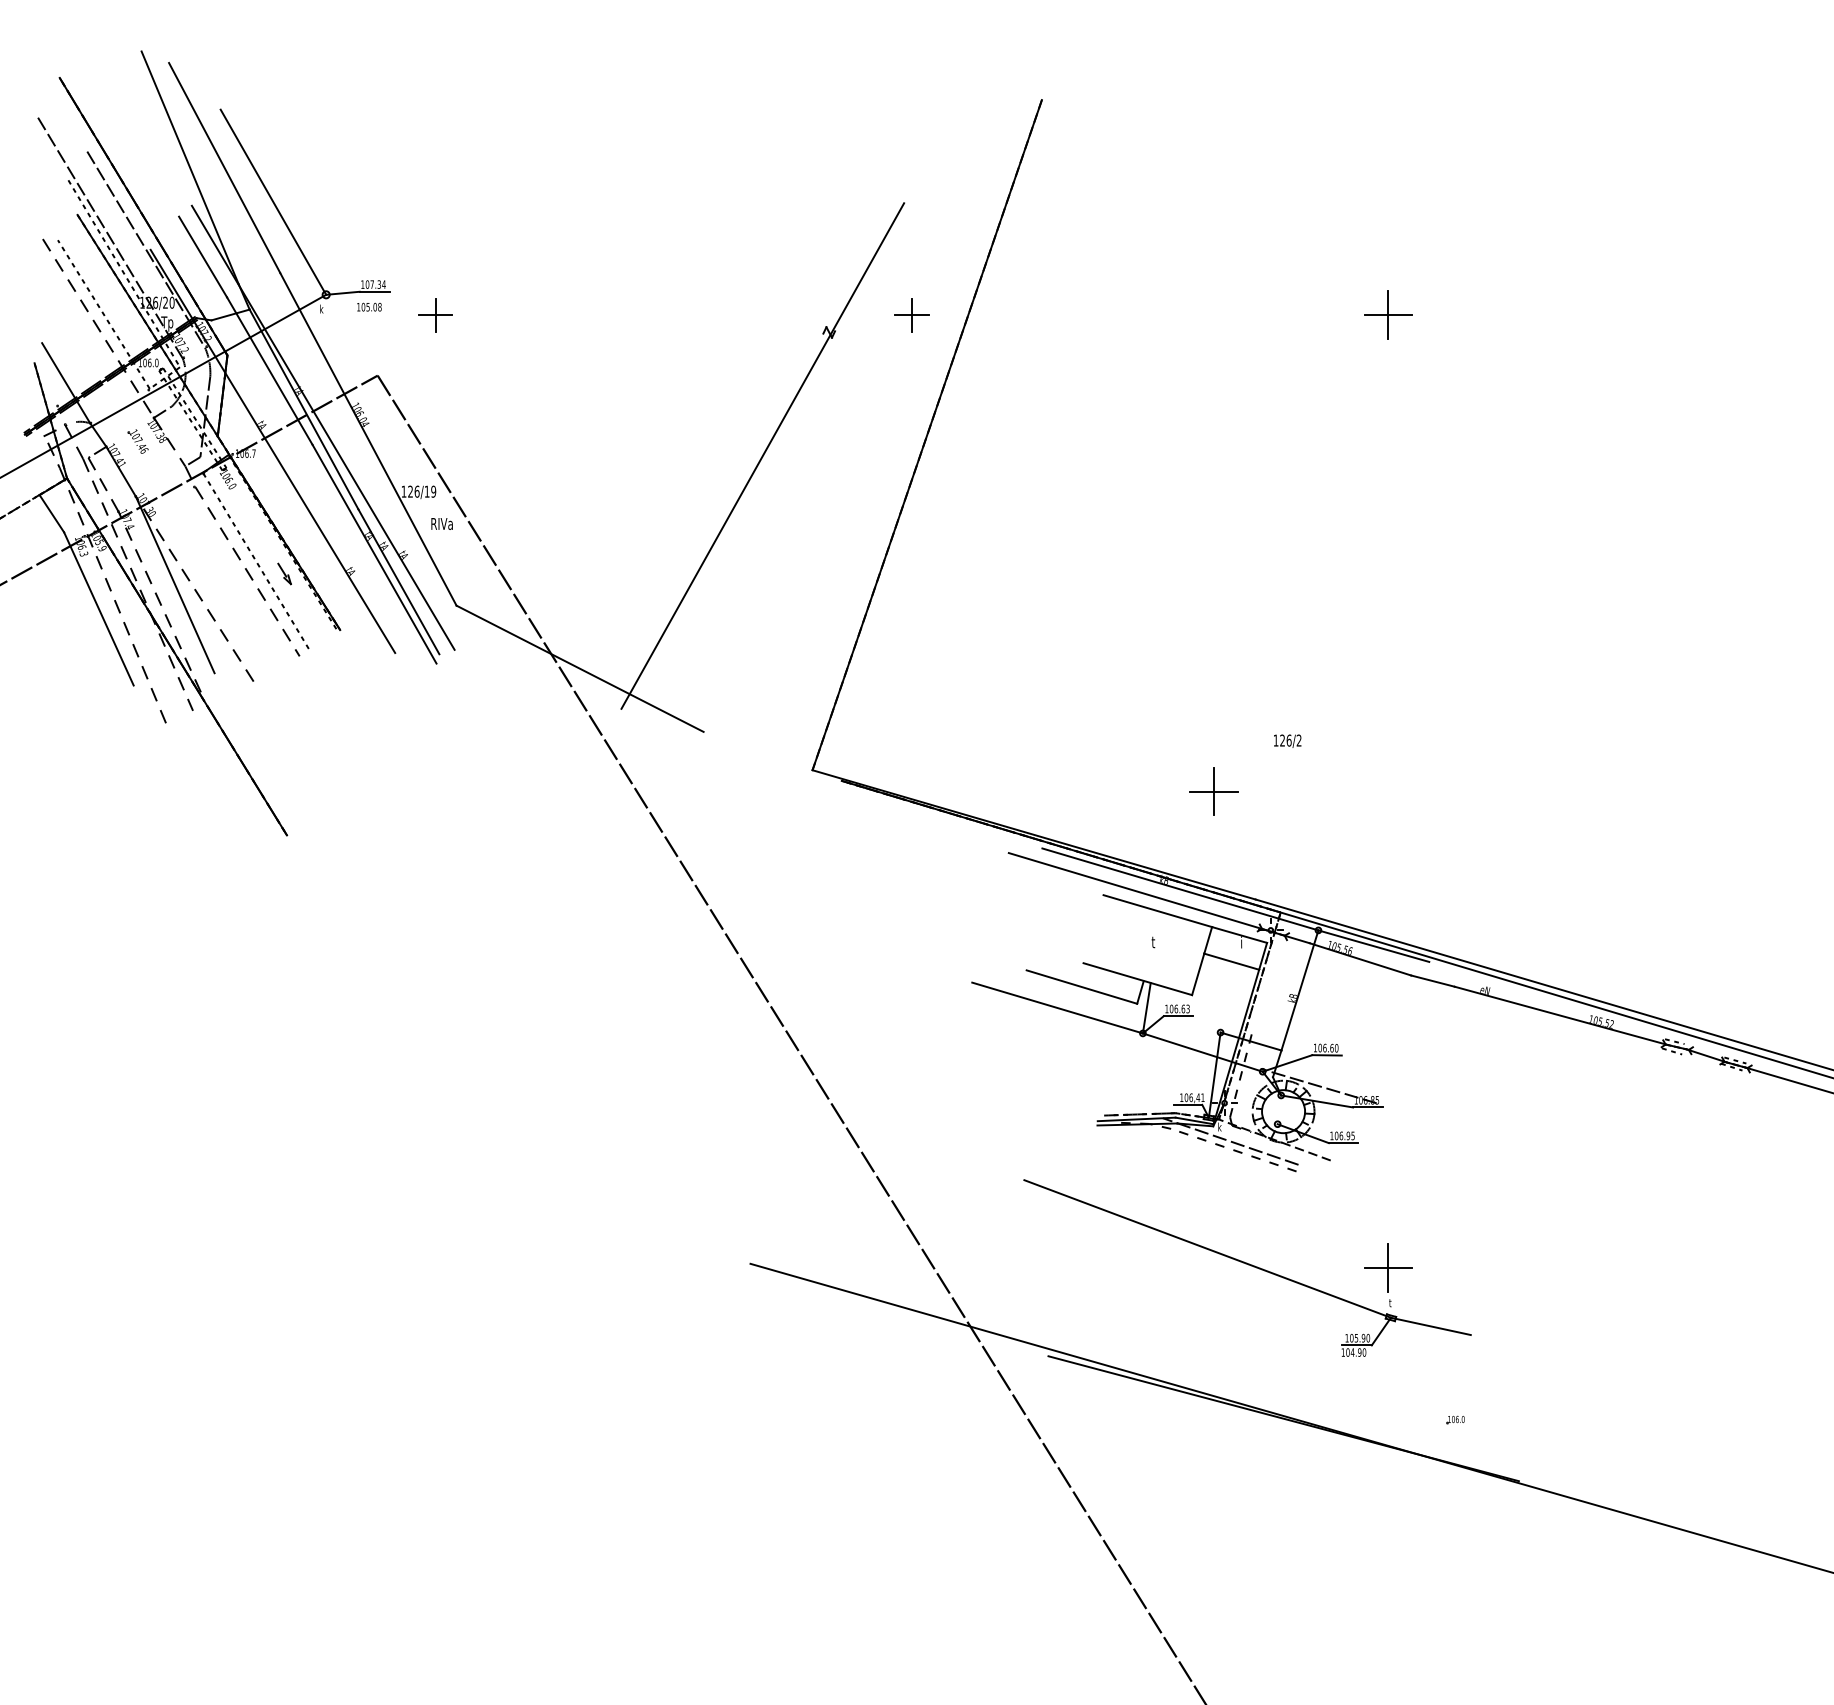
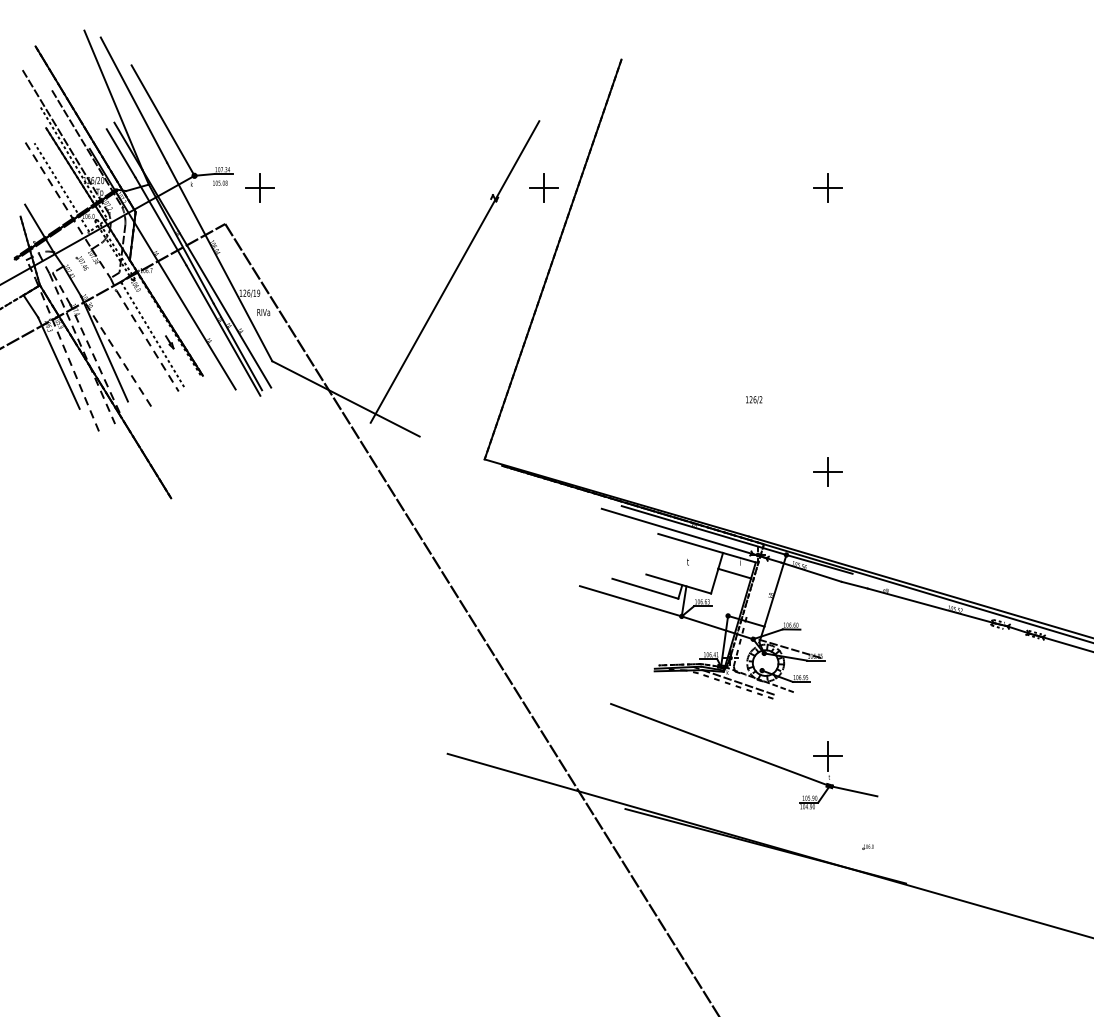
part: (435, 314) -> (259, 187), size x1.43
part: (911, 314) -> (543, 187), size x1.43
text: (1288, 740) -> (754, 399), moved
part: (1212, 790) -> (827, 471), moved

